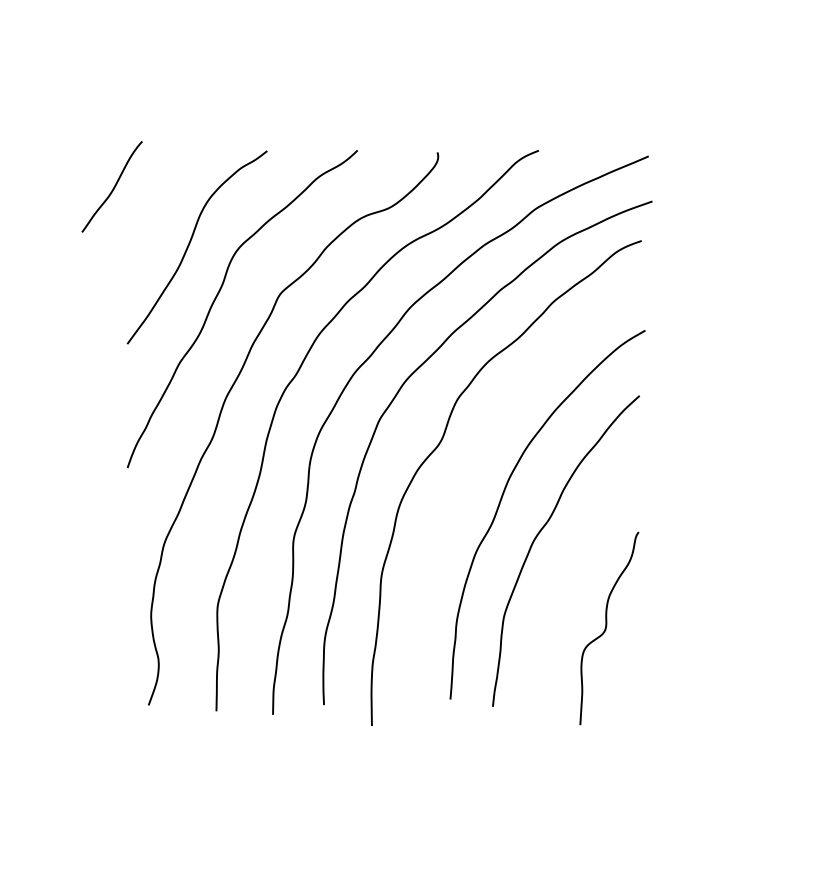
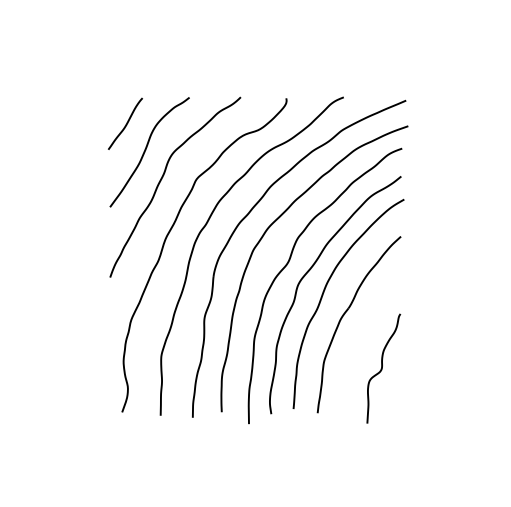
curve: (113, 186) -> (126, 123), moved
curve: (480, 455) -> (310, 270), added

